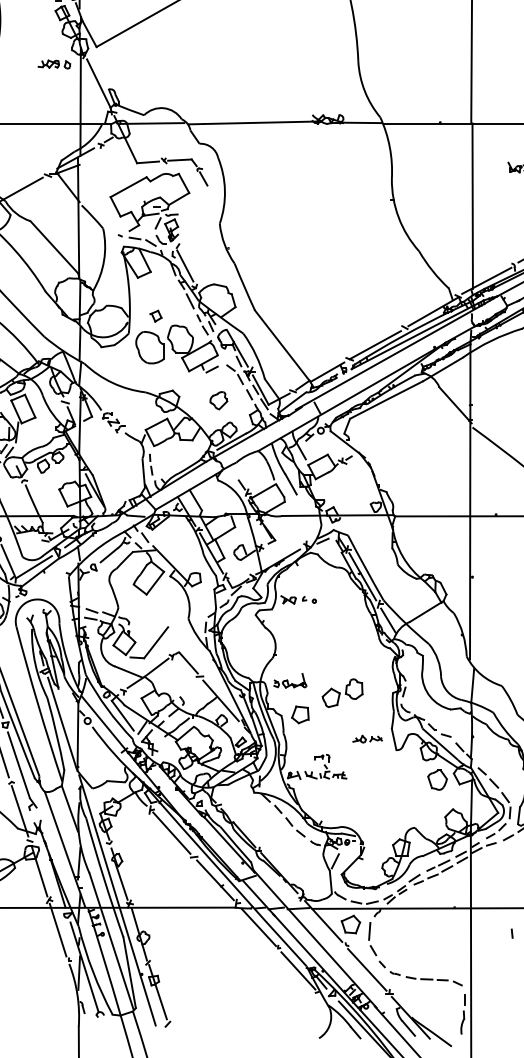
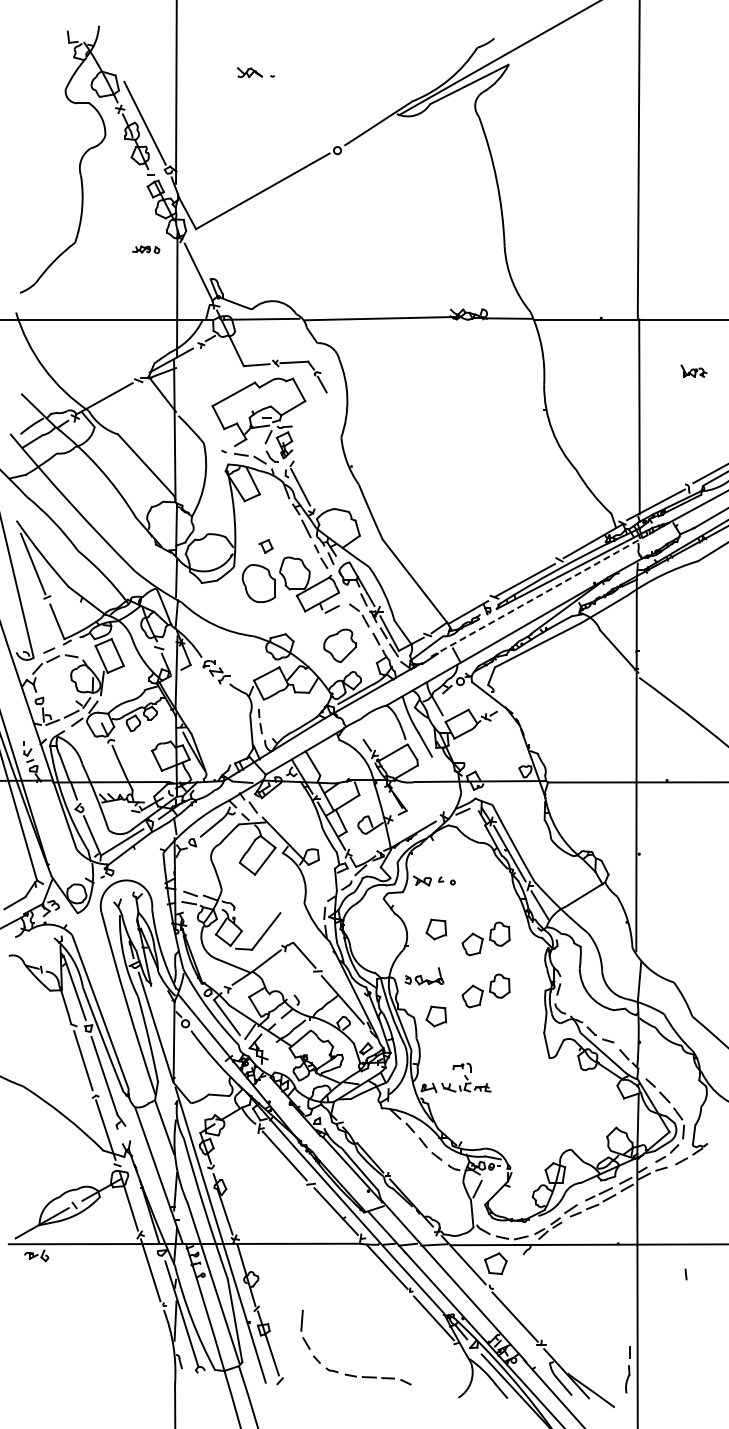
part: (53, 64) -> (145, 249), size x0.7
line: (388, 357) -> (540, 595), solid -> dashed
part: (219, 401) -> (340, 646), size x1.6
part: (300, 641) -> (436, 929), added
part: (342, 648) -> (485, 938), added
part: (367, 739) -> (515, 1045), removed
part: (437, 779) -> (598, 1092), removed
part: (411, 976) -> (351, 1374), moved

